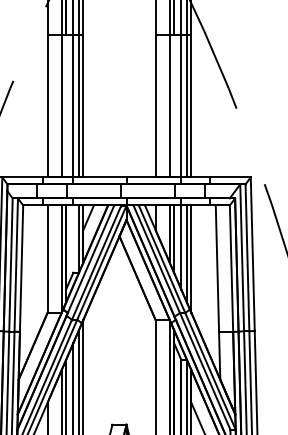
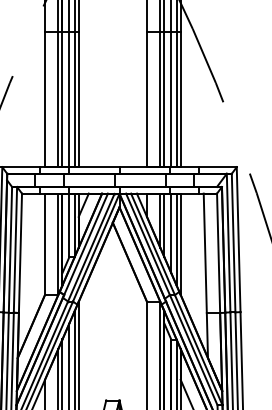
line: (66, 105) -> (62, 99), added
line: (174, 105) -> (164, 99), added
line: (73, 238) -> (69, 224), added

